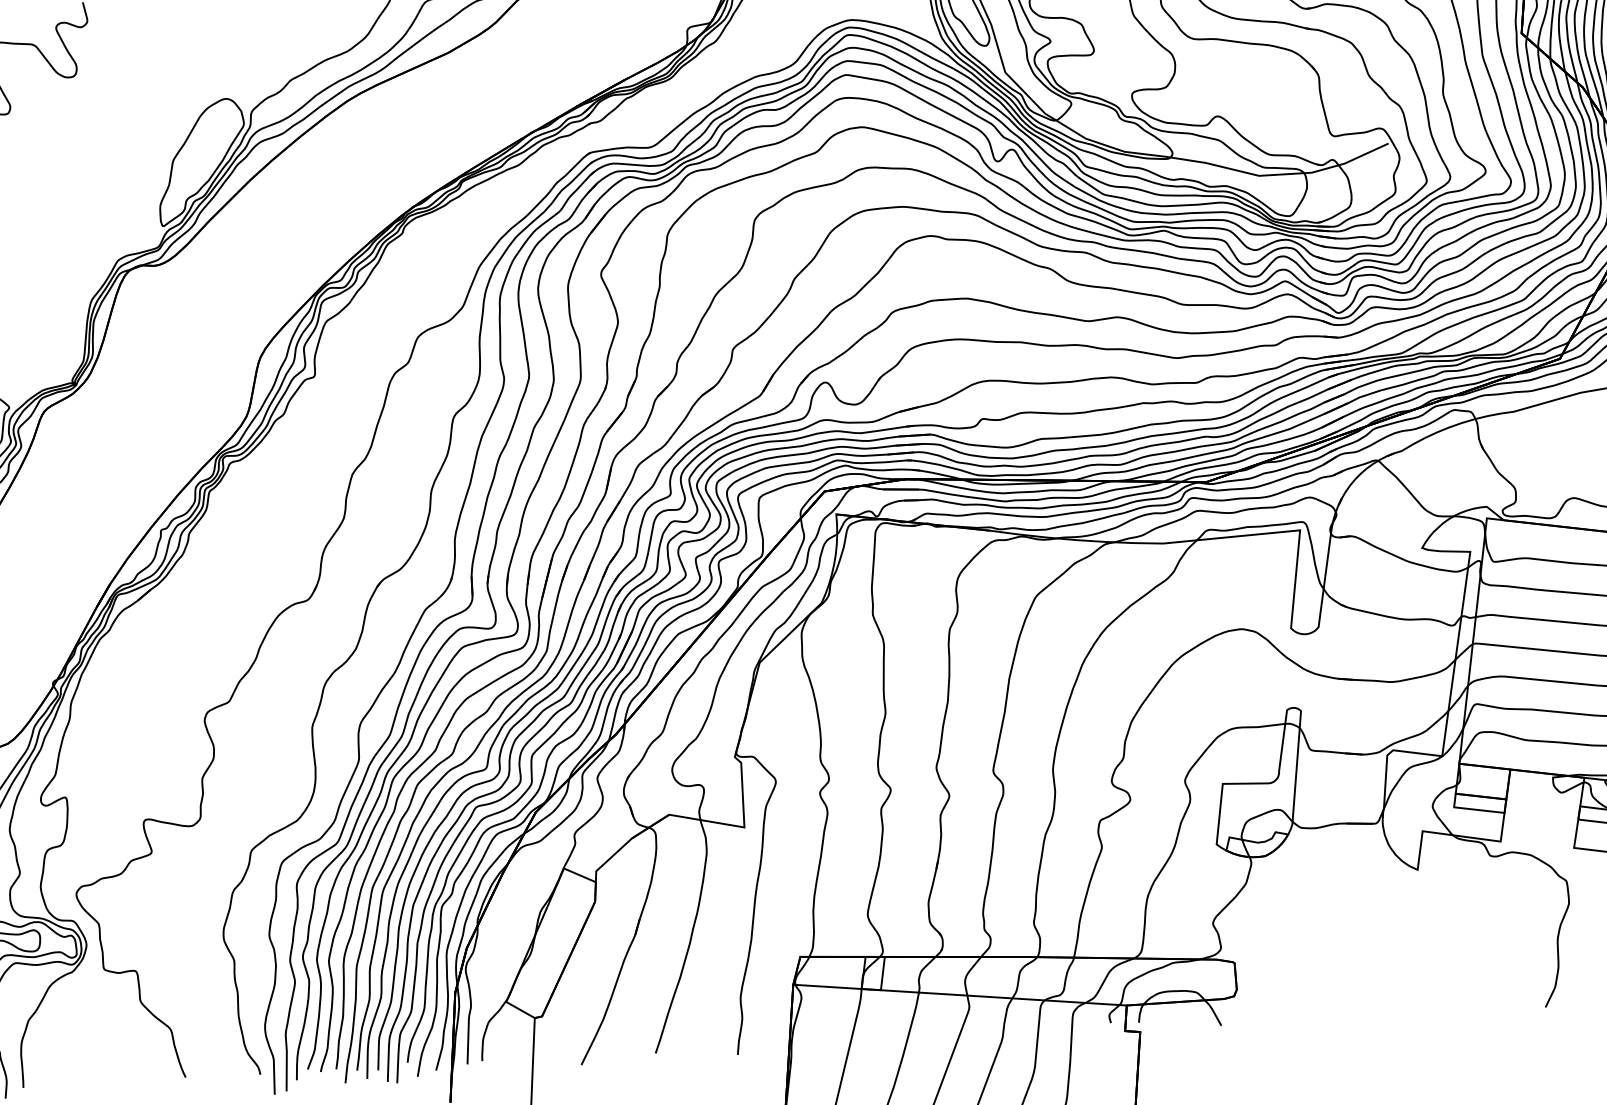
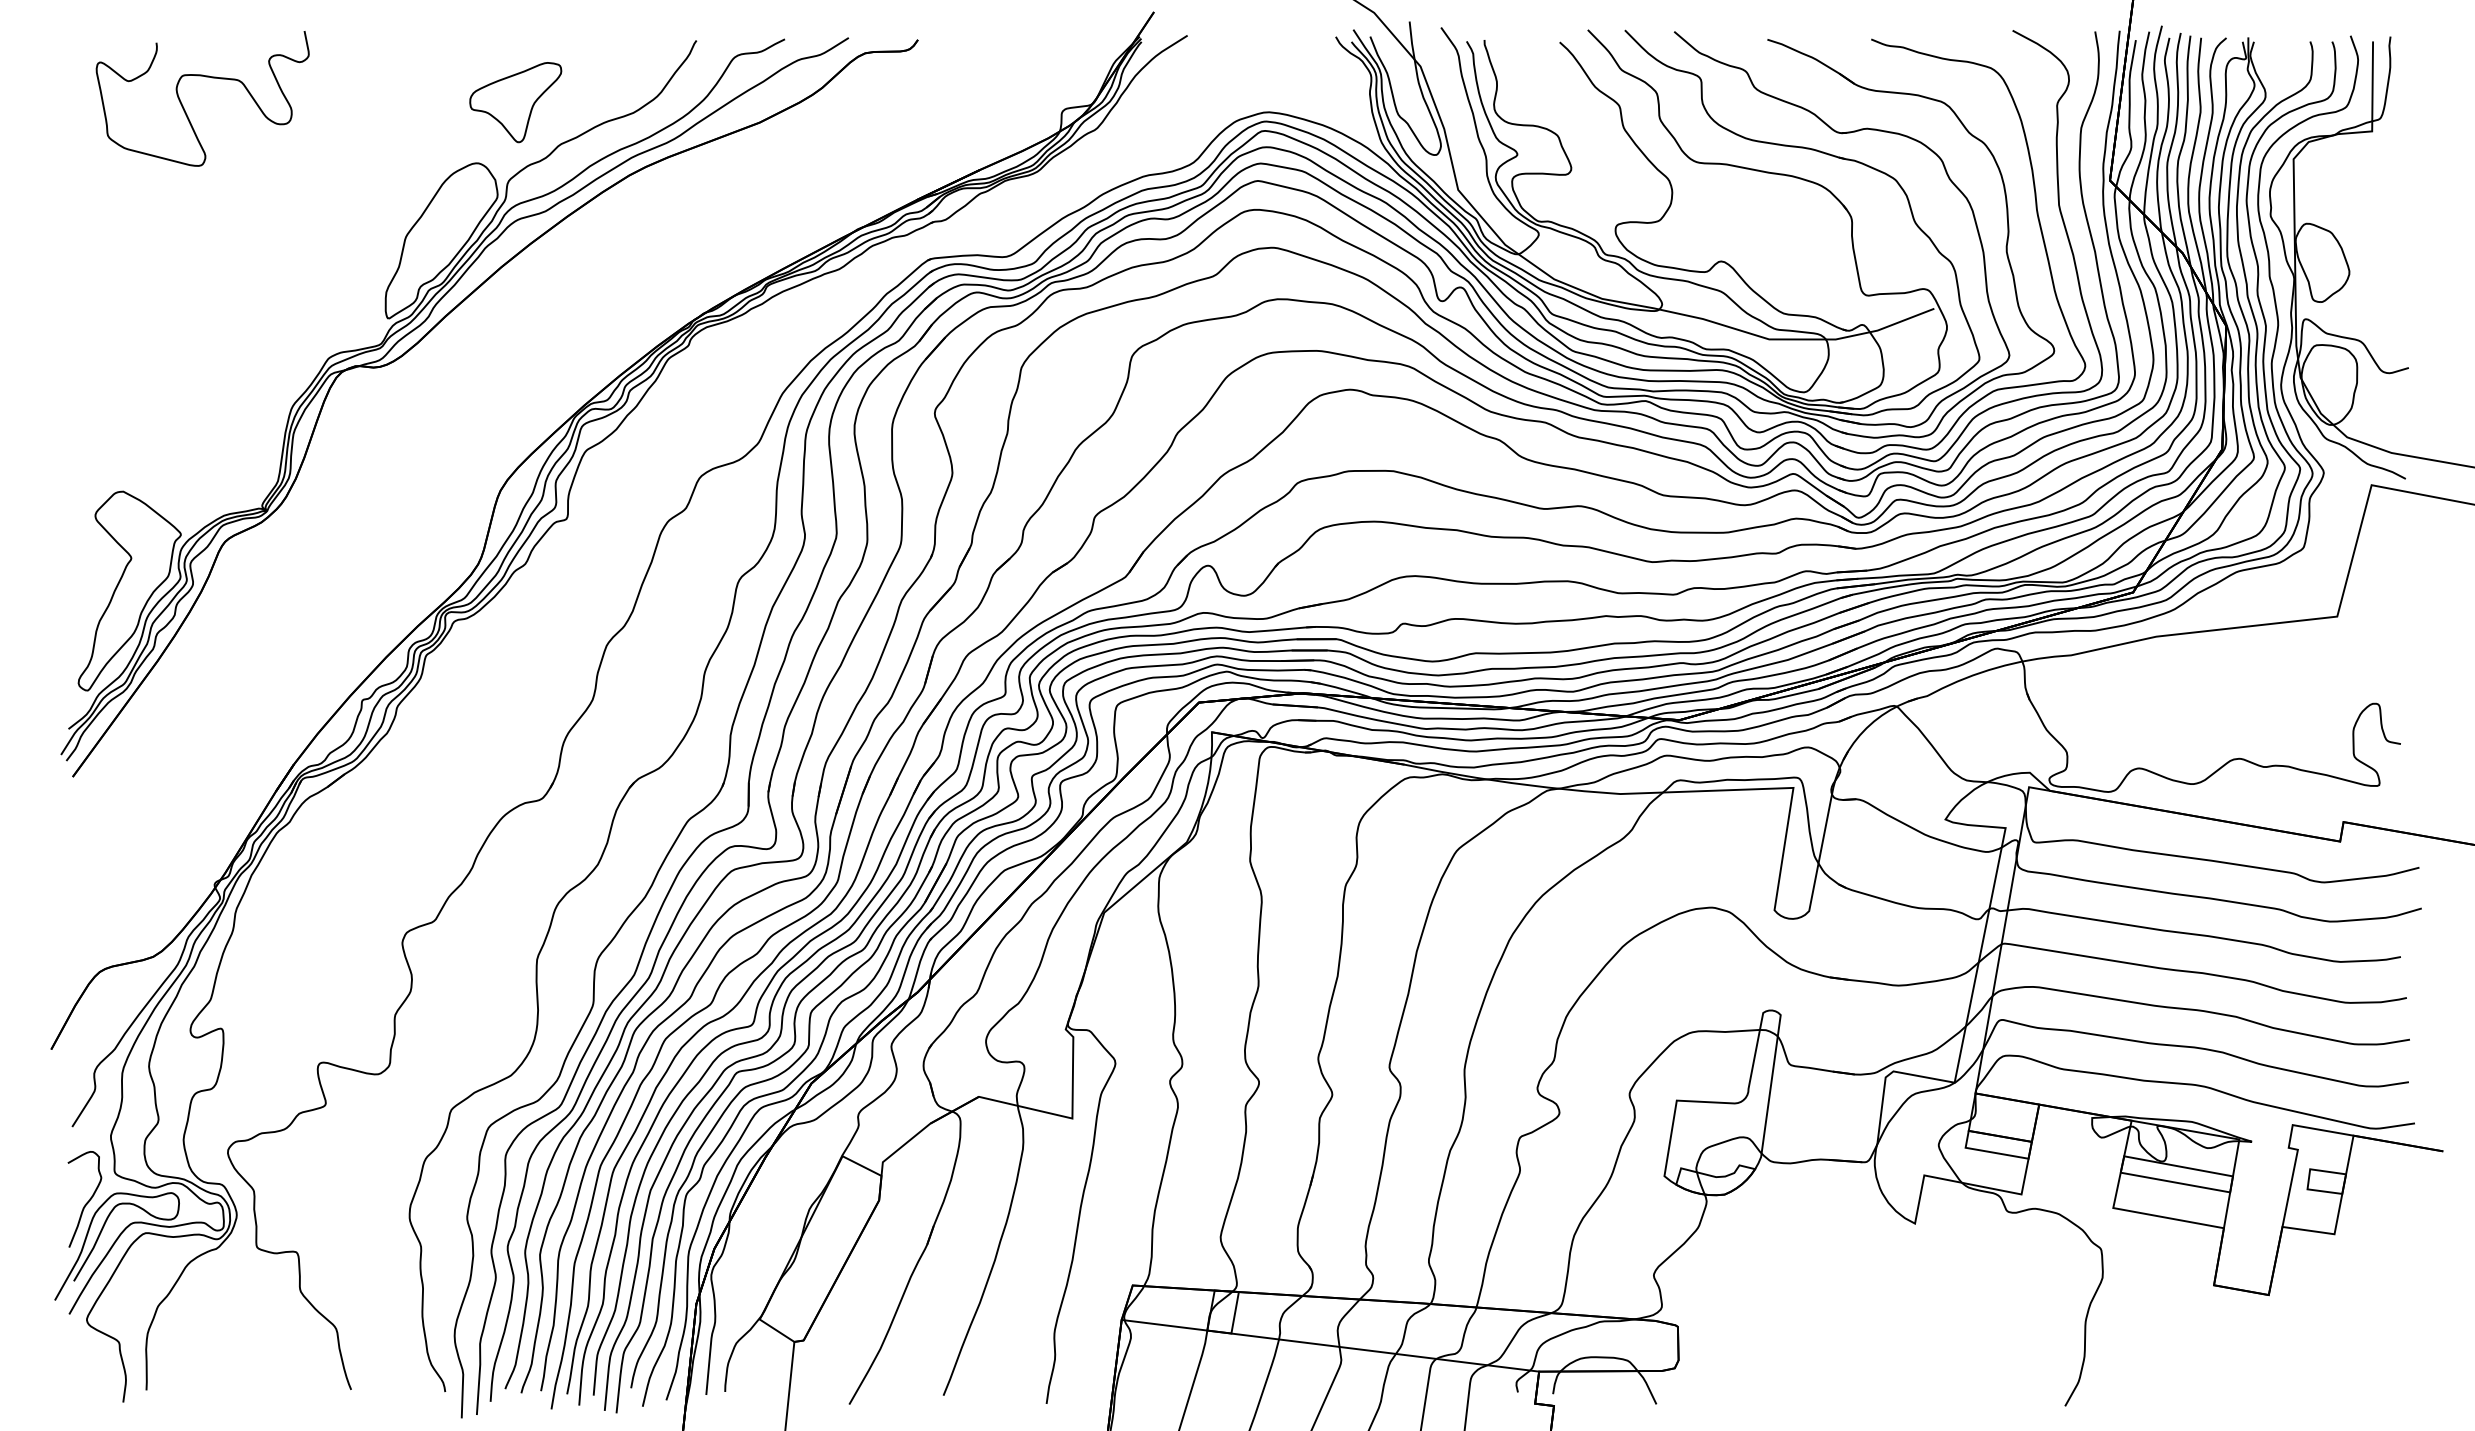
part: (253, 48) -> (515, 102), added

